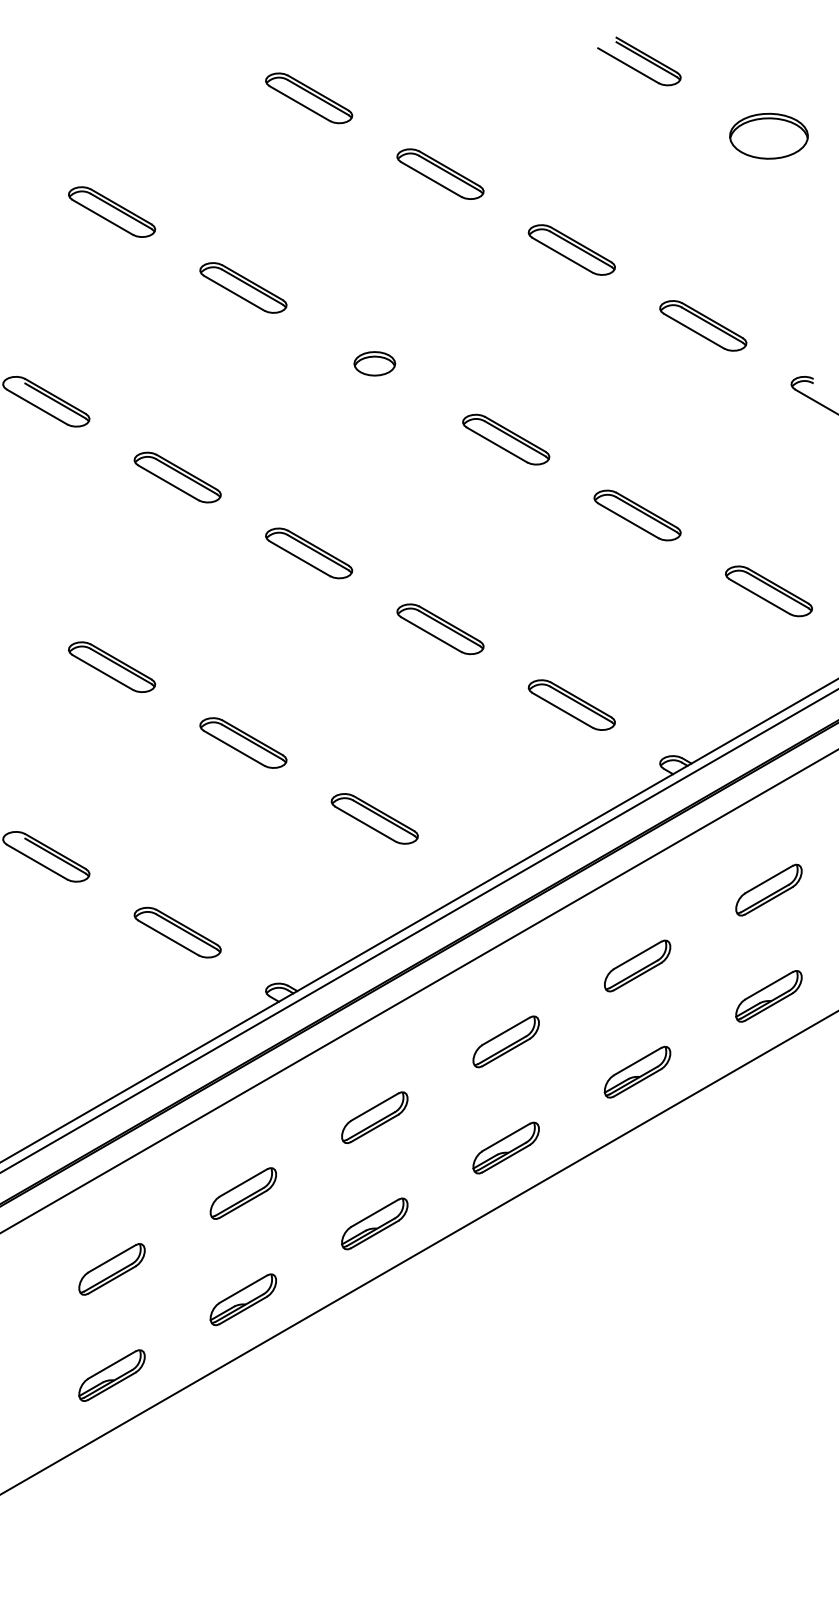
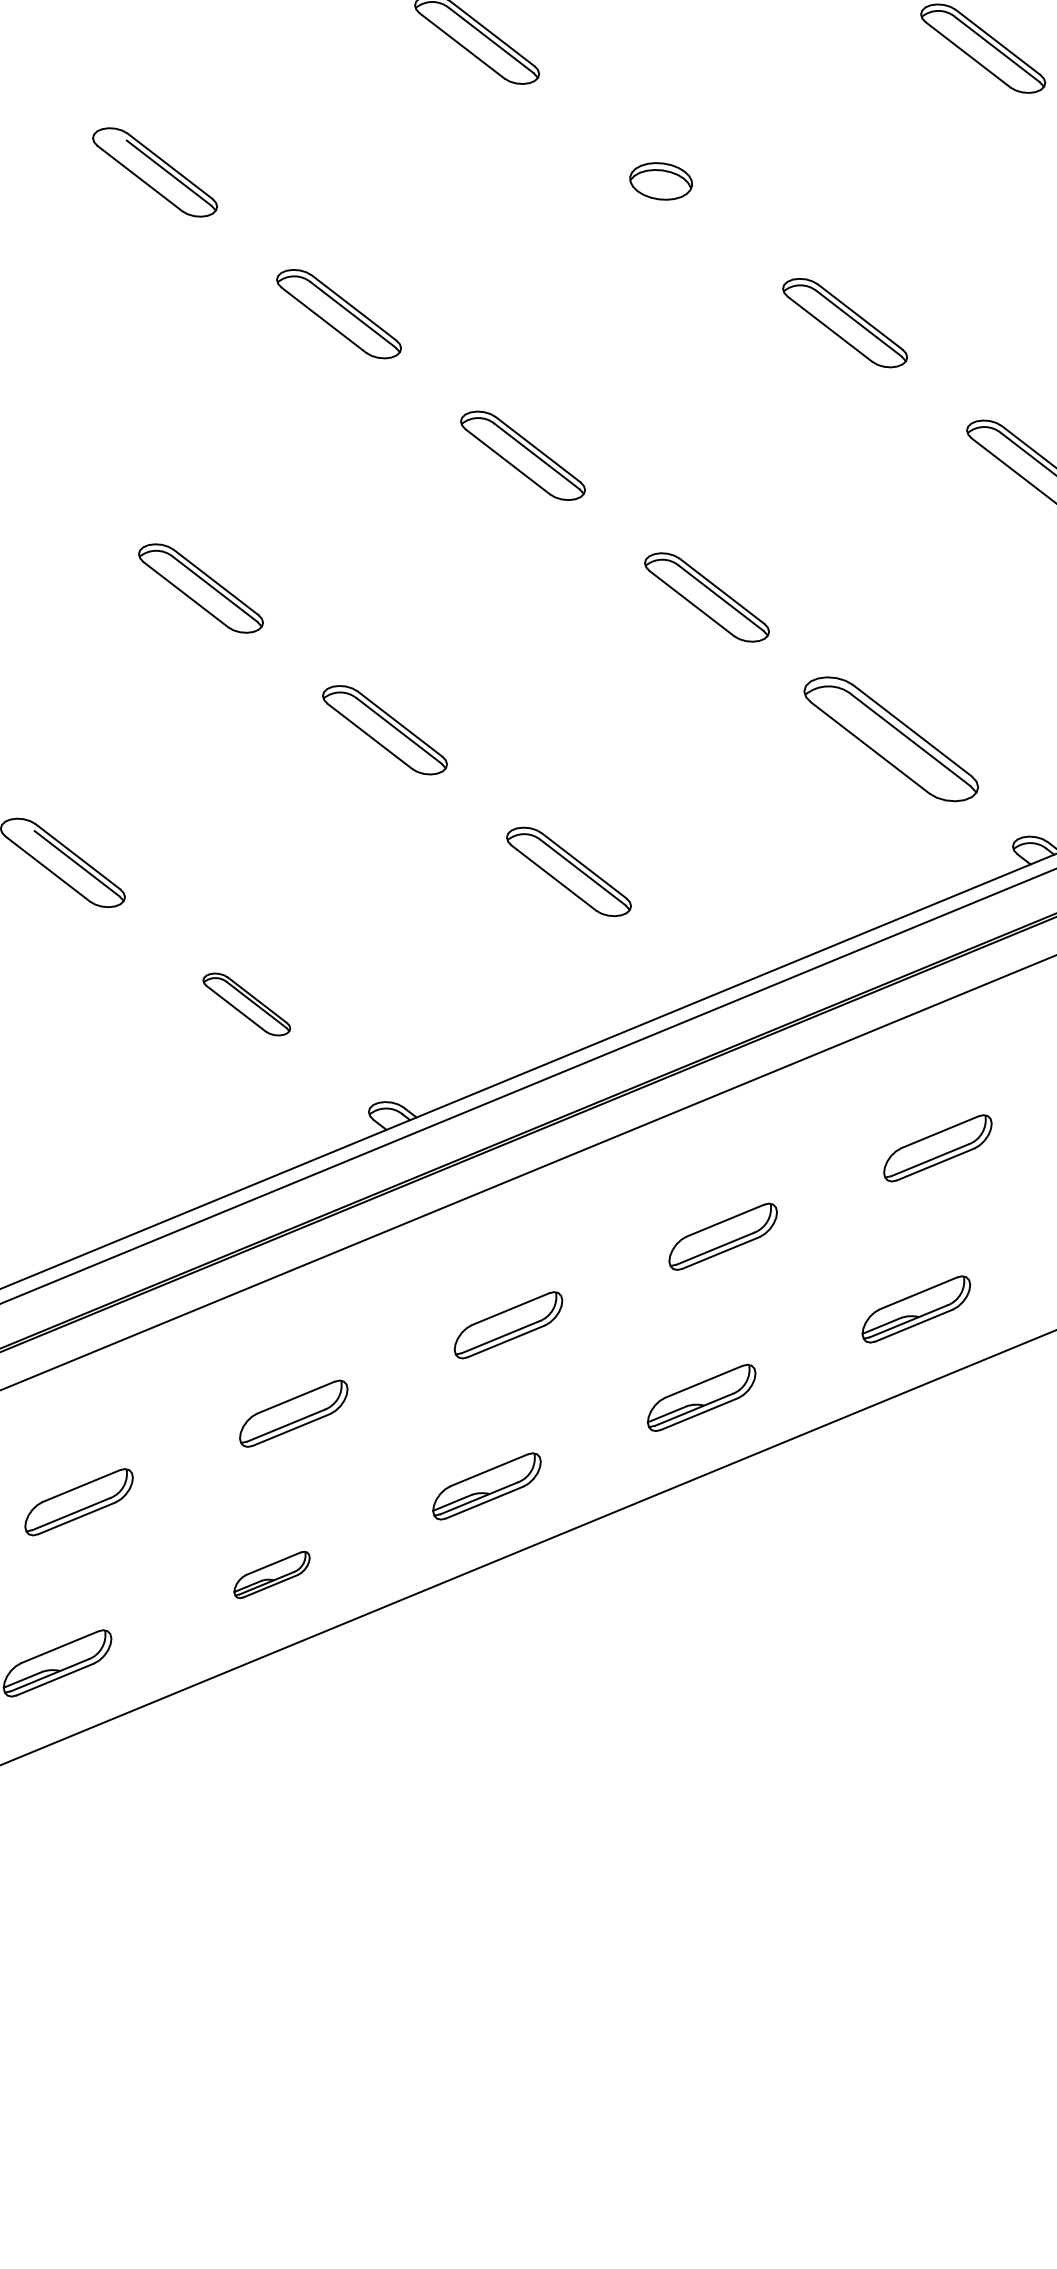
part: (571, 704) -> (890, 738), size x1.4
part: (177, 932) -> (246, 1004), size x0.7
part: (242, 1299) -> (270, 1574), size x0.7

